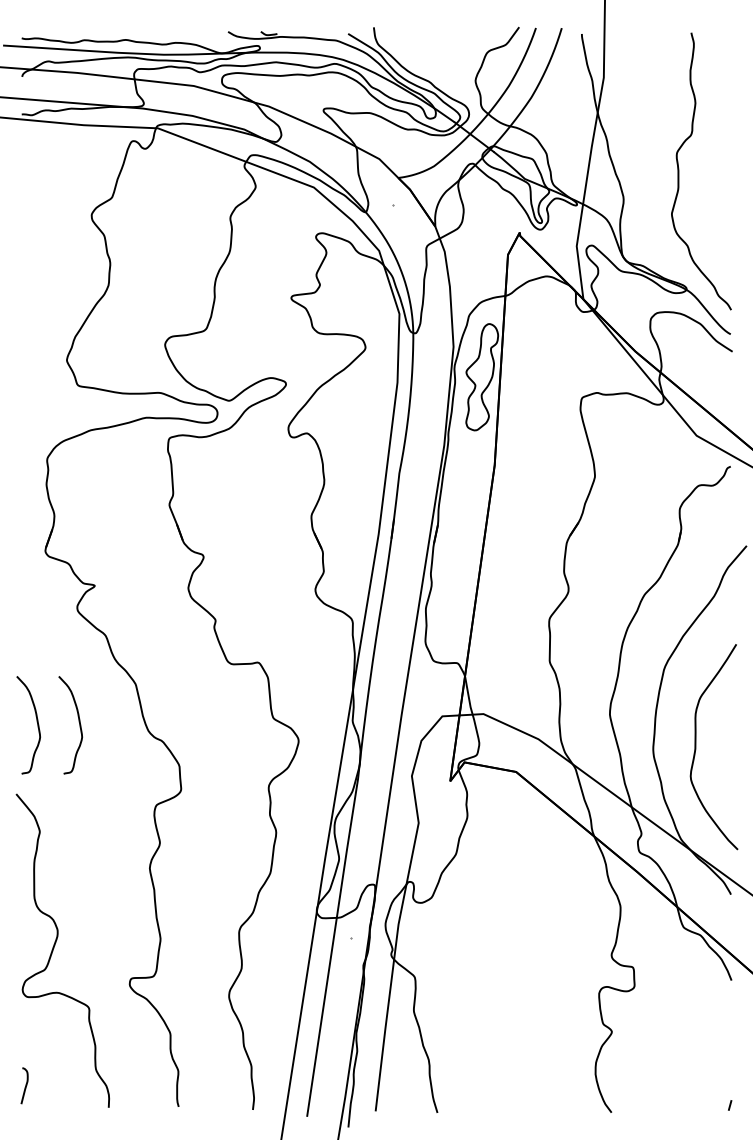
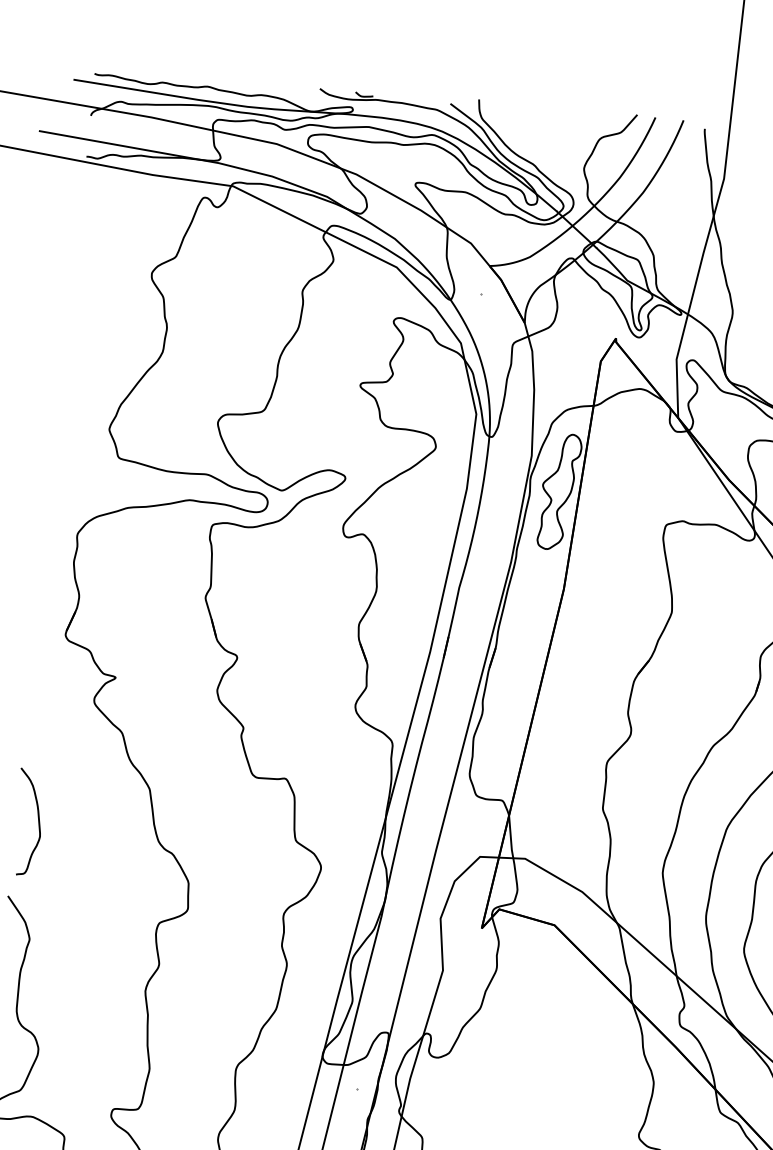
curve: (78, 722) -> (83, 824), removed

